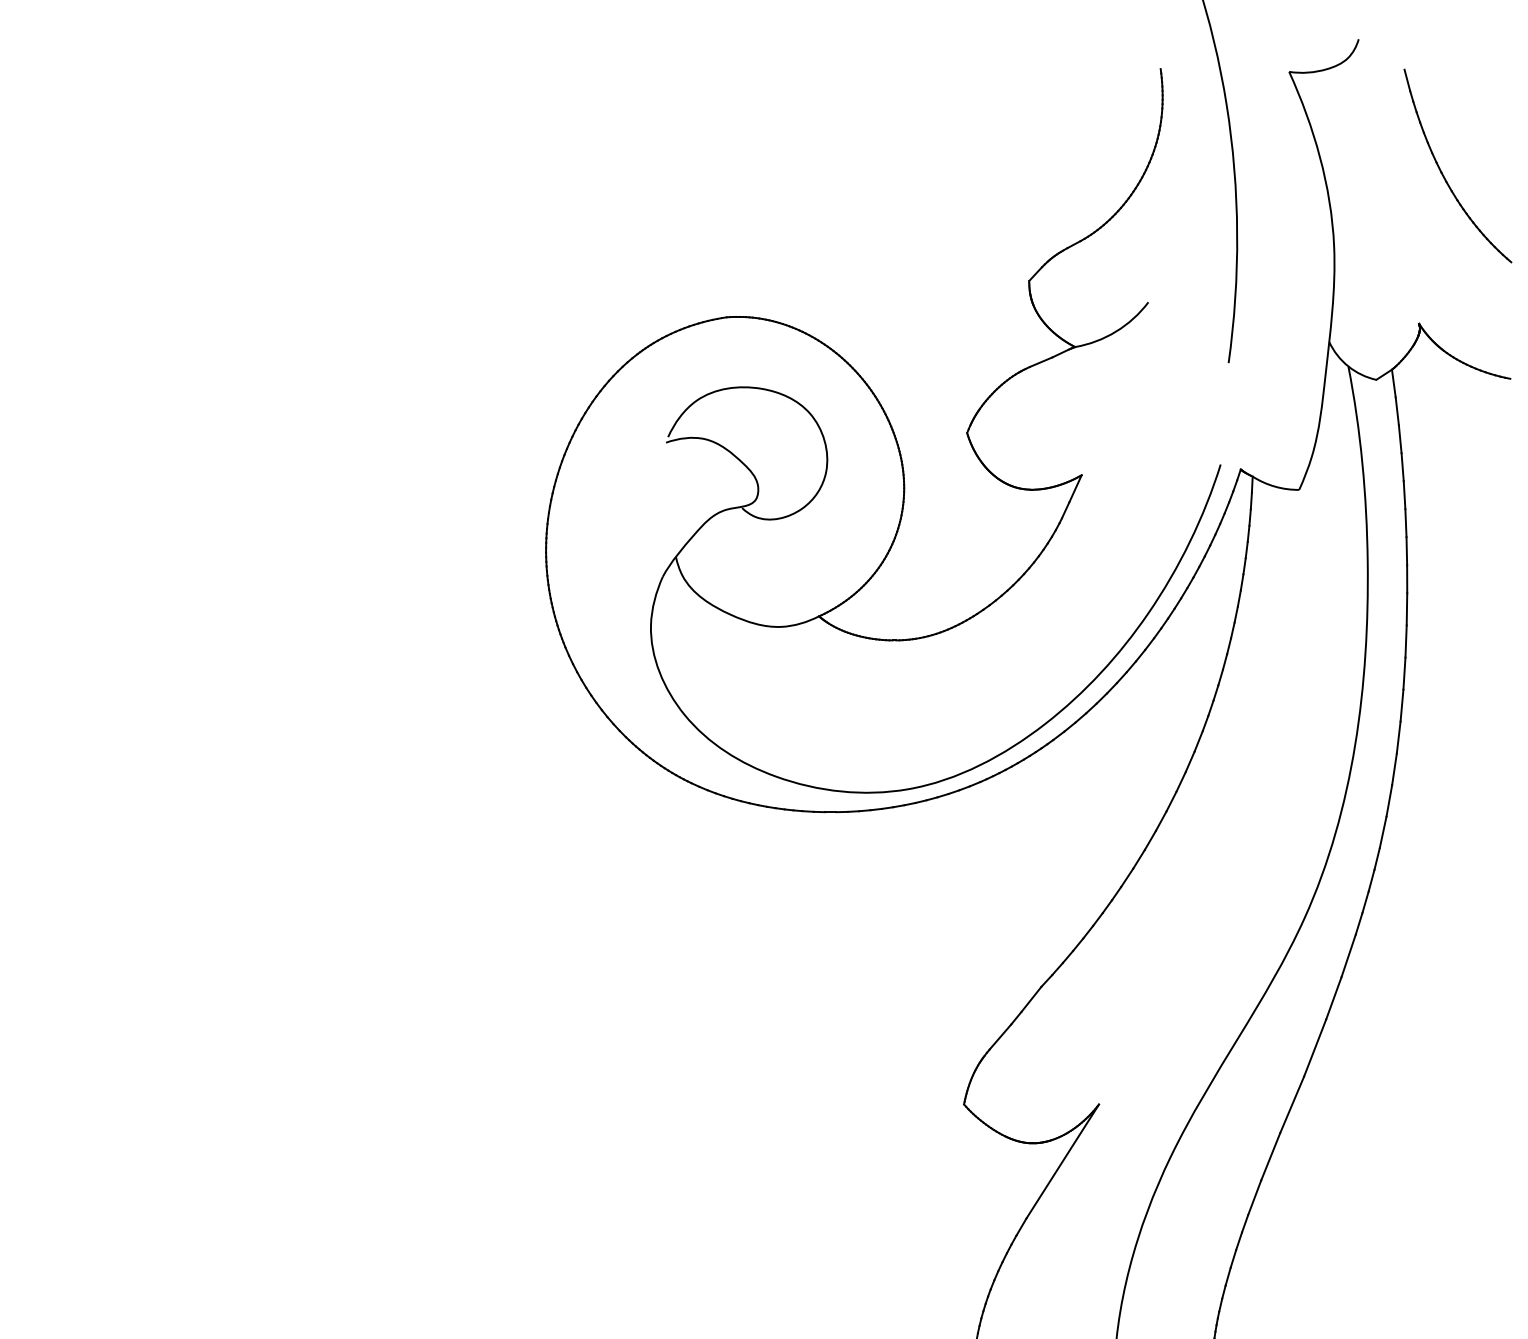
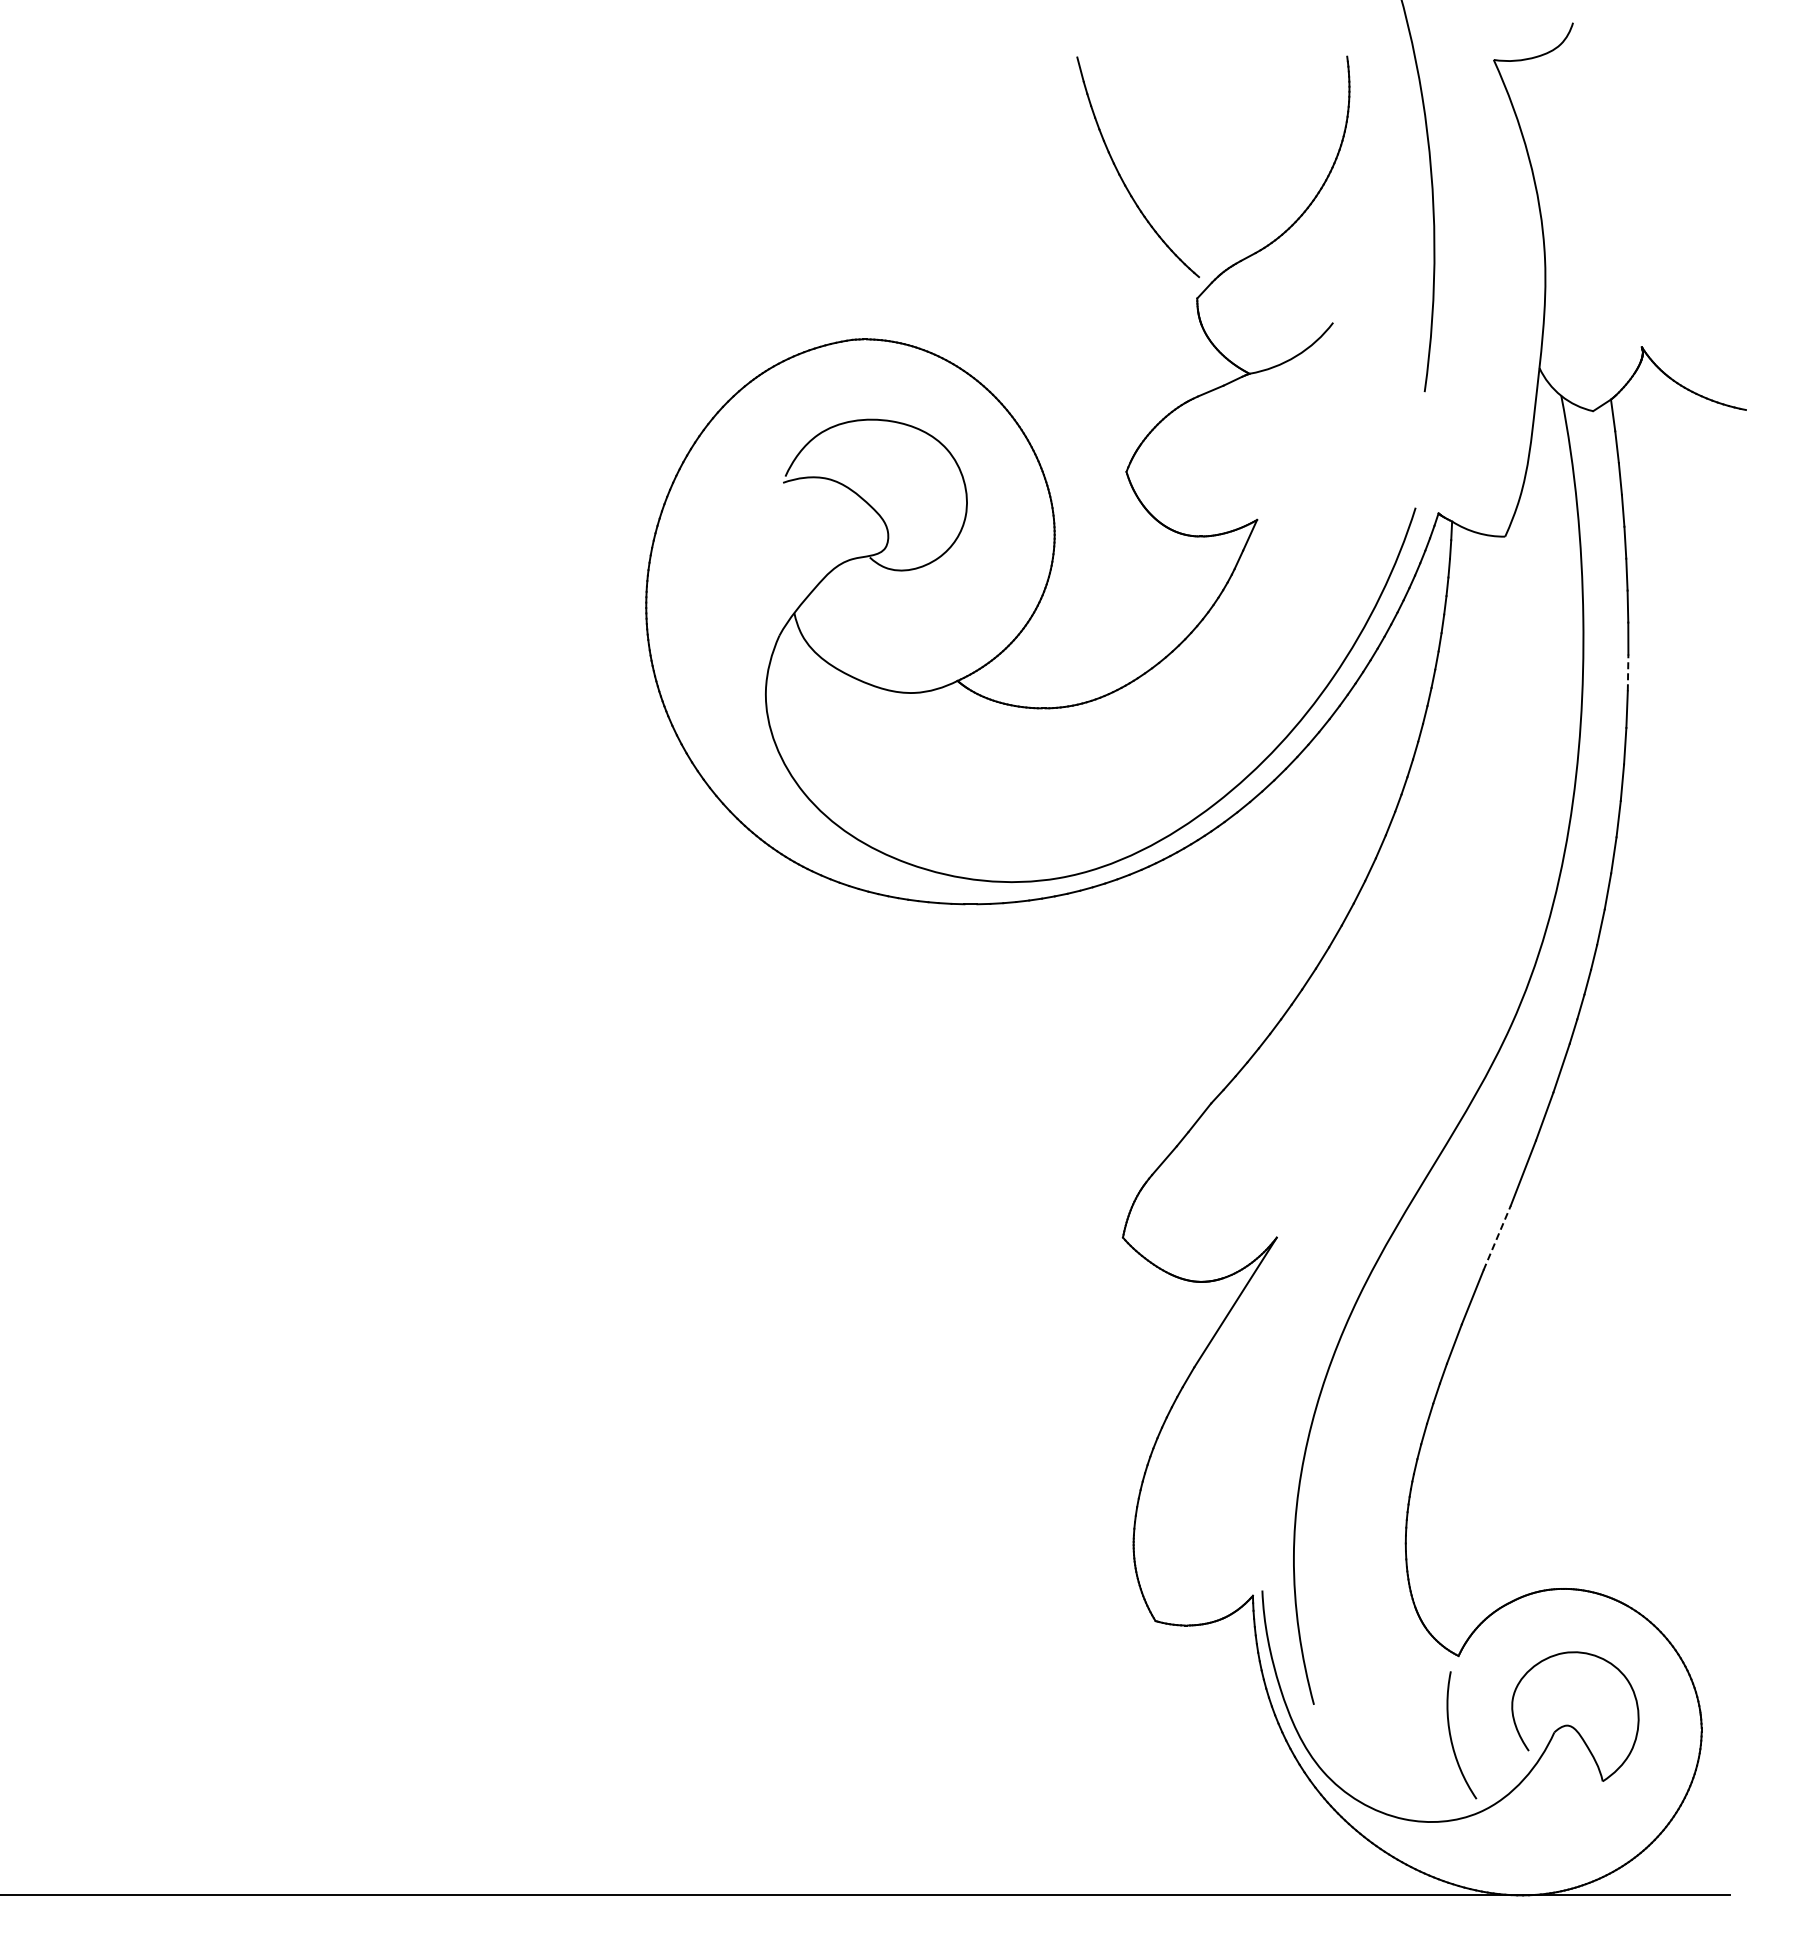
part: (1443, 174) -> (1121, 176), moved
line: (1407, 608) -> (1628, 672), solid -> dashed
line: (1292, 1105) -> (1497, 1238), solid -> dashed

